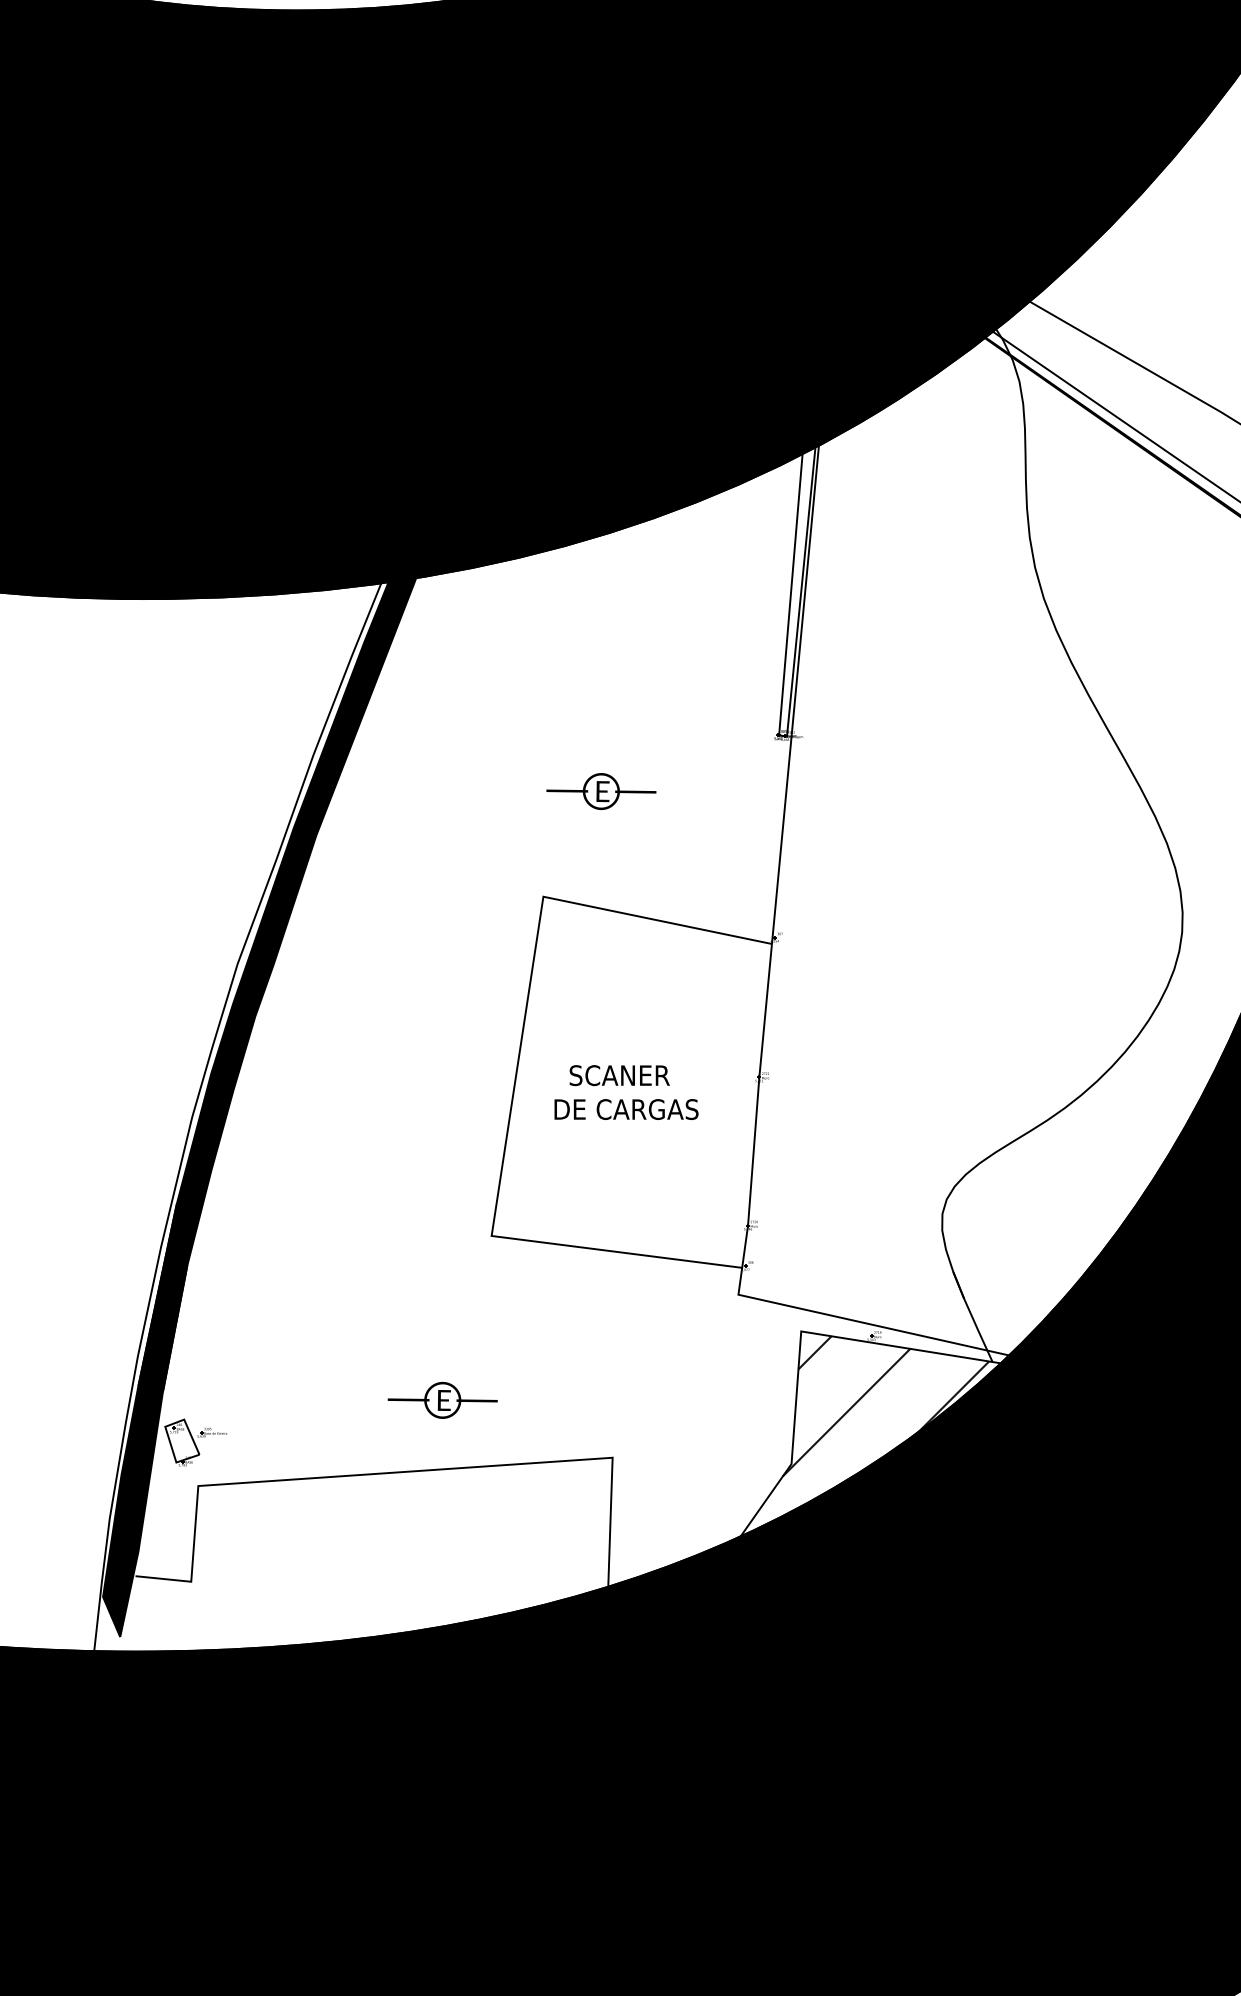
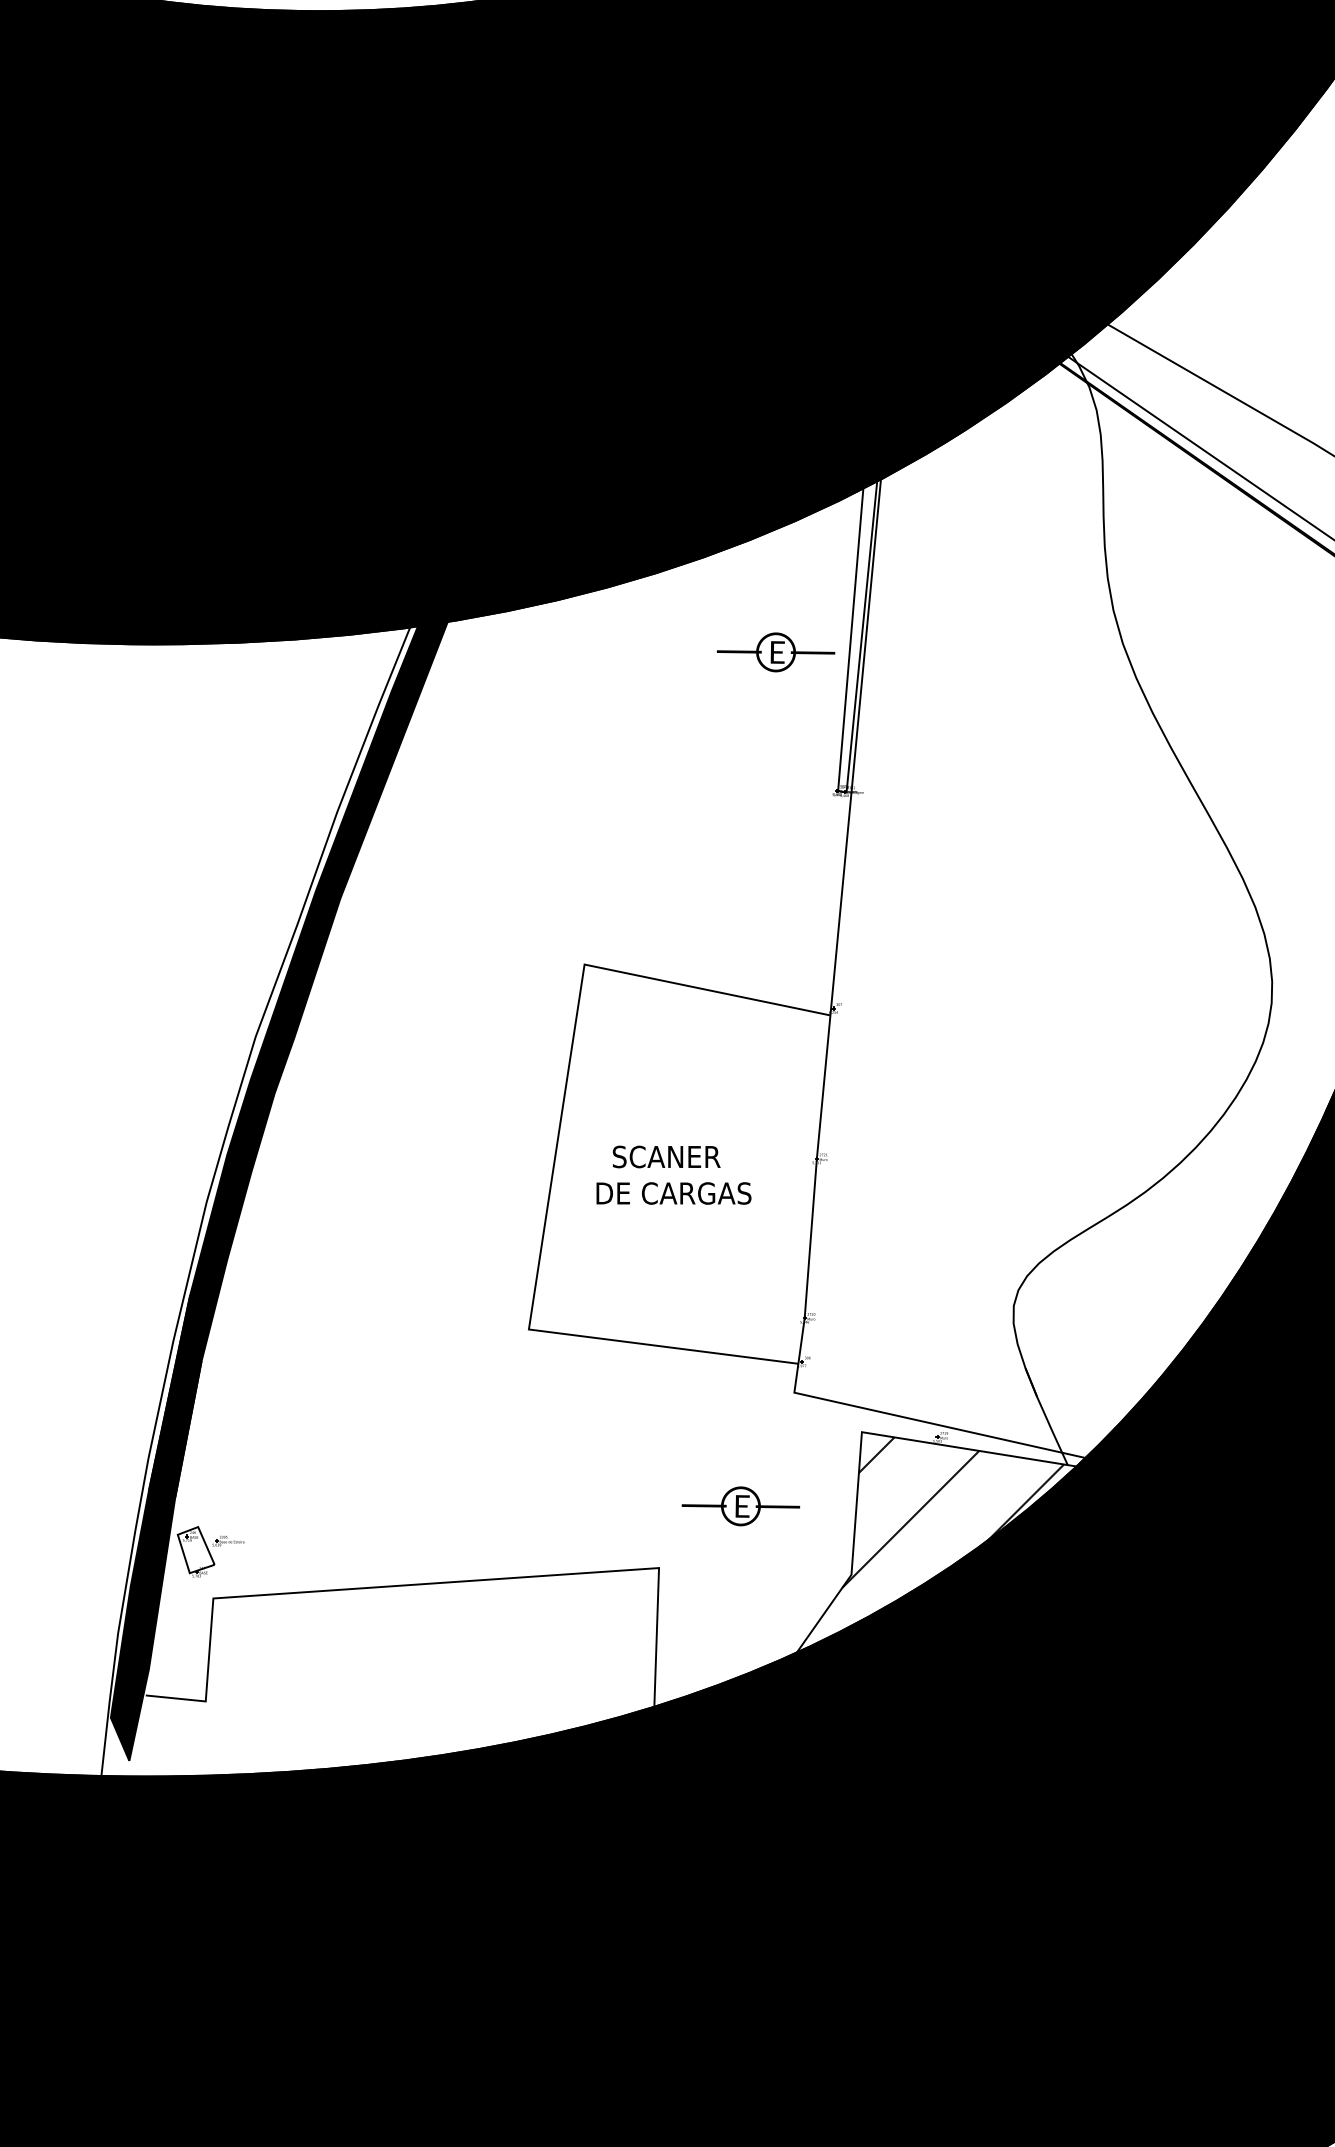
text: (601, 791) -> (776, 652), moved
text: (442, 1399) -> (740, 1505), moved

